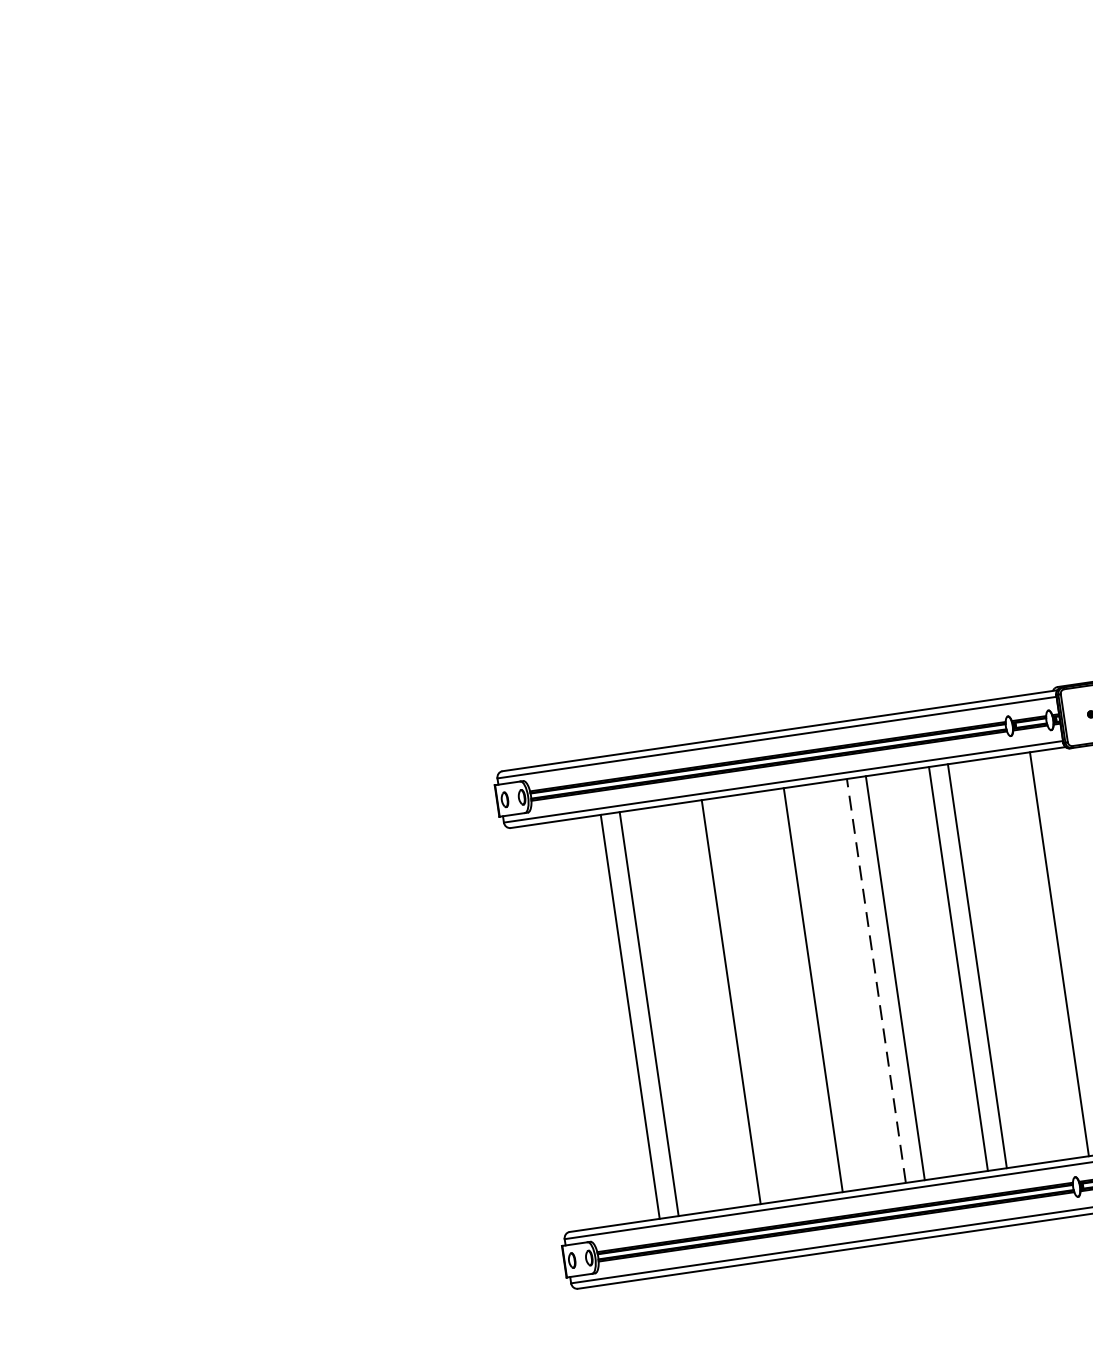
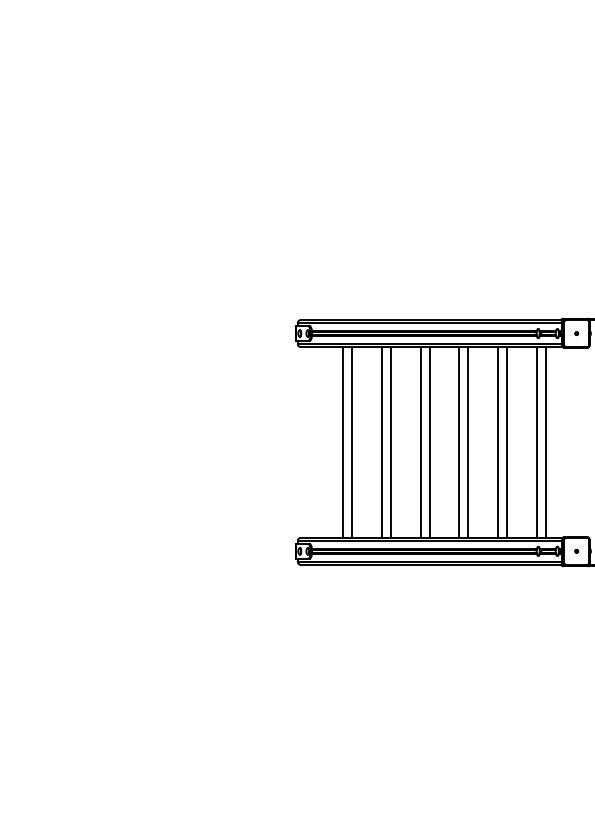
line: (1041, 956) -> (537, 442), added
line: (876, 980) -> (459, 442), dashed -> solid
line: (793, 992) -> (420, 442), added
line: (711, 1005) -> (381, 442), added

